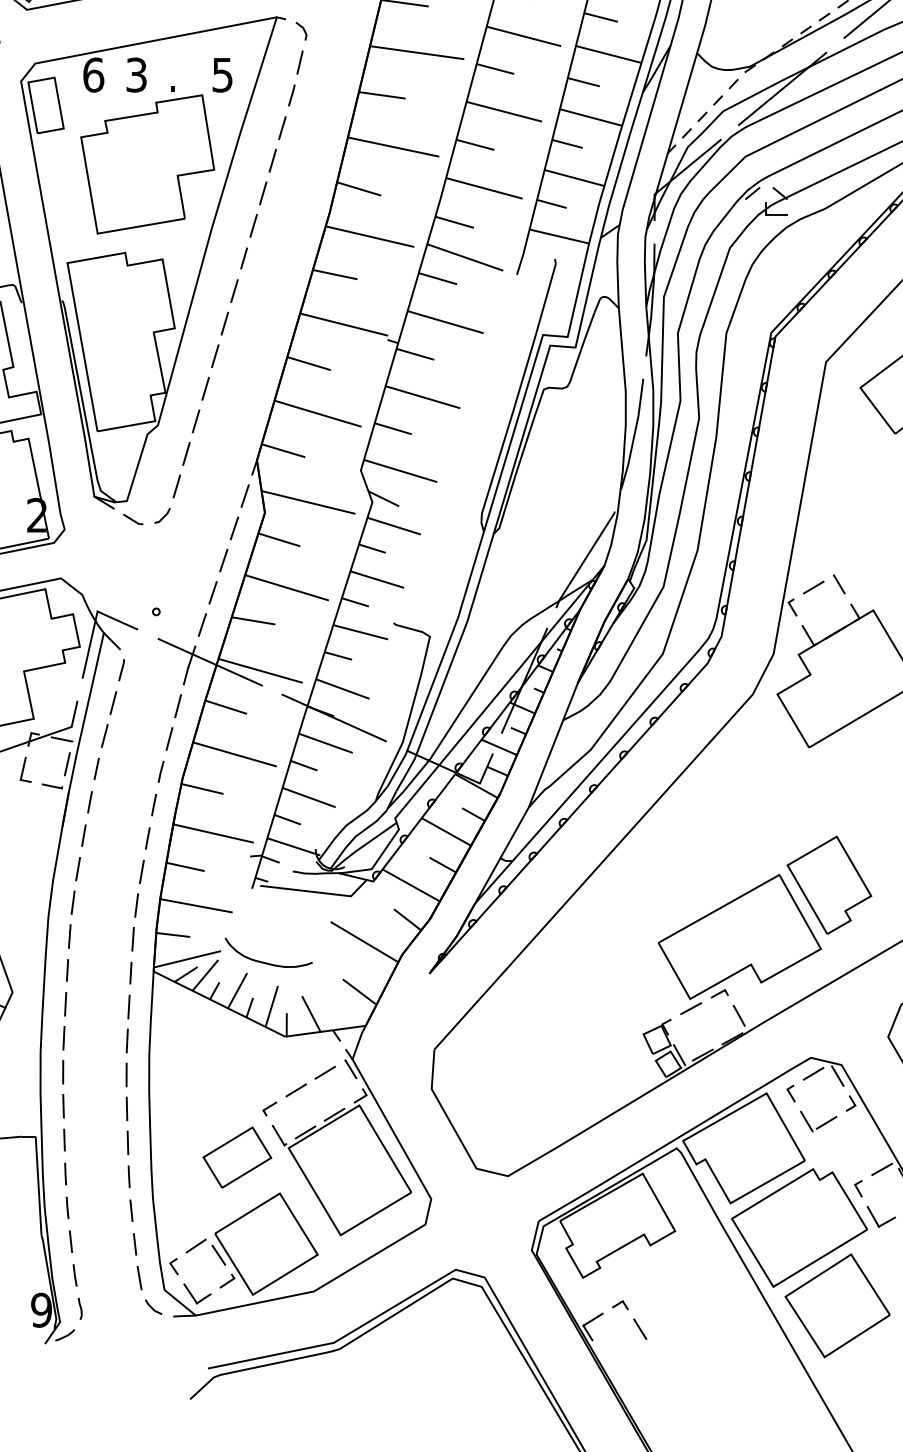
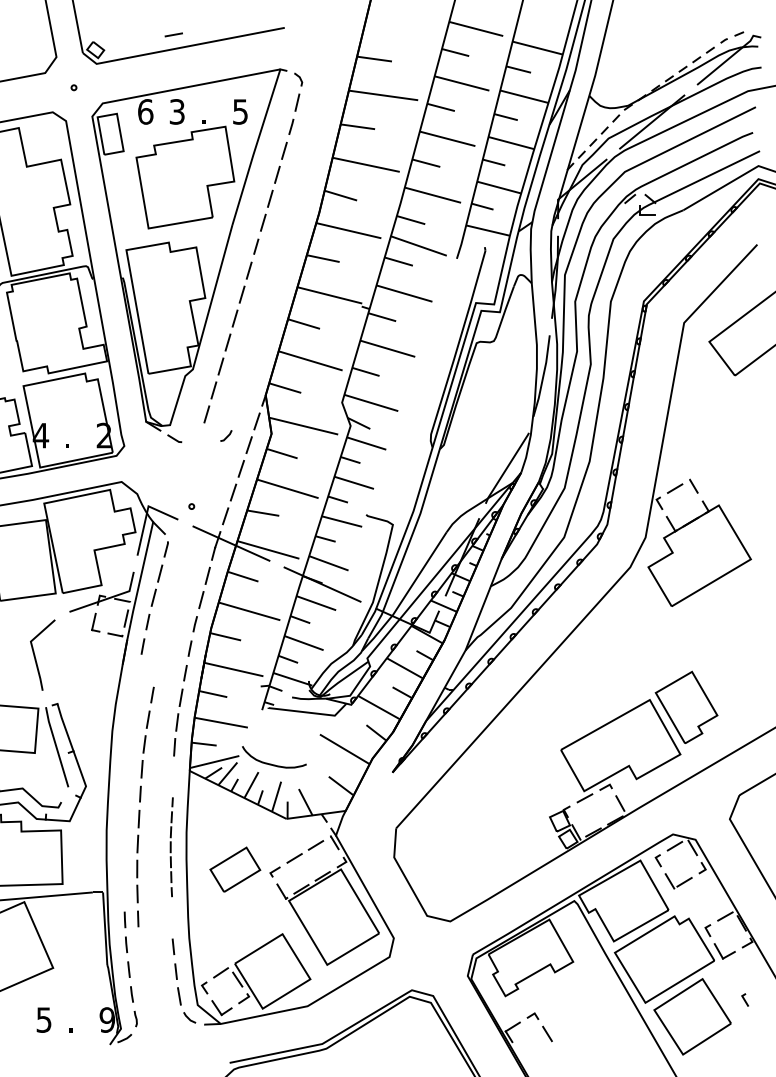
line: (164, 515) -> (227, 435), moved
part: (67, 981) -> (140, 802), moved
part: (128, 1075) -> (171, 847), size x0.6
part: (237, 1157) -> (235, 869), moved

